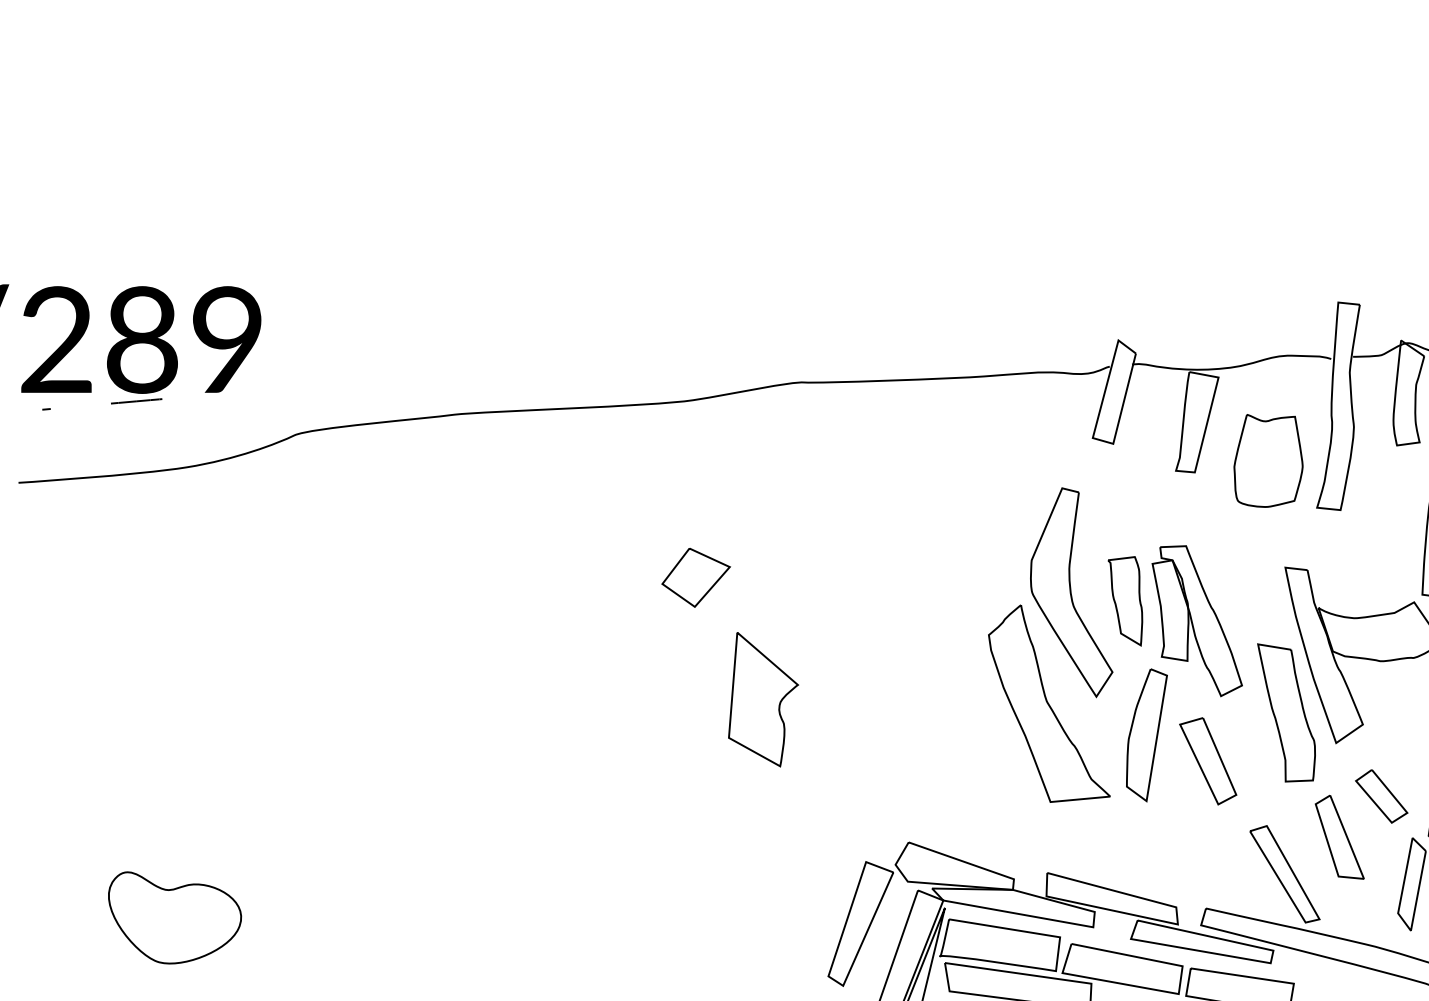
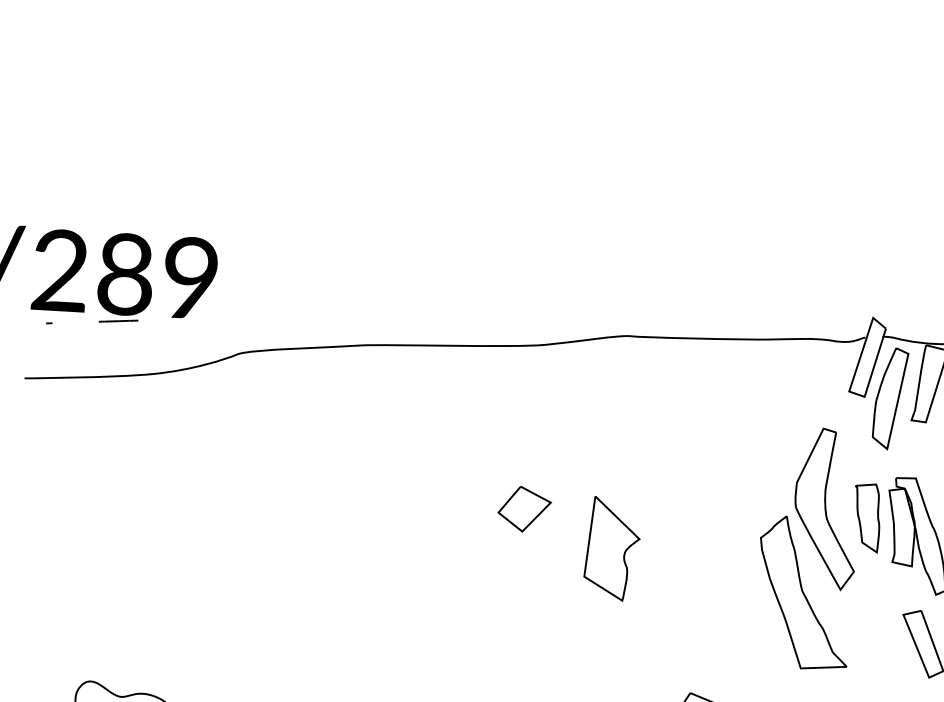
part: (695, 577) -> (524, 509), moved
part: (763, 699) -> (612, 548), moved
part: (1146, 735) -> (890, 398), moved

